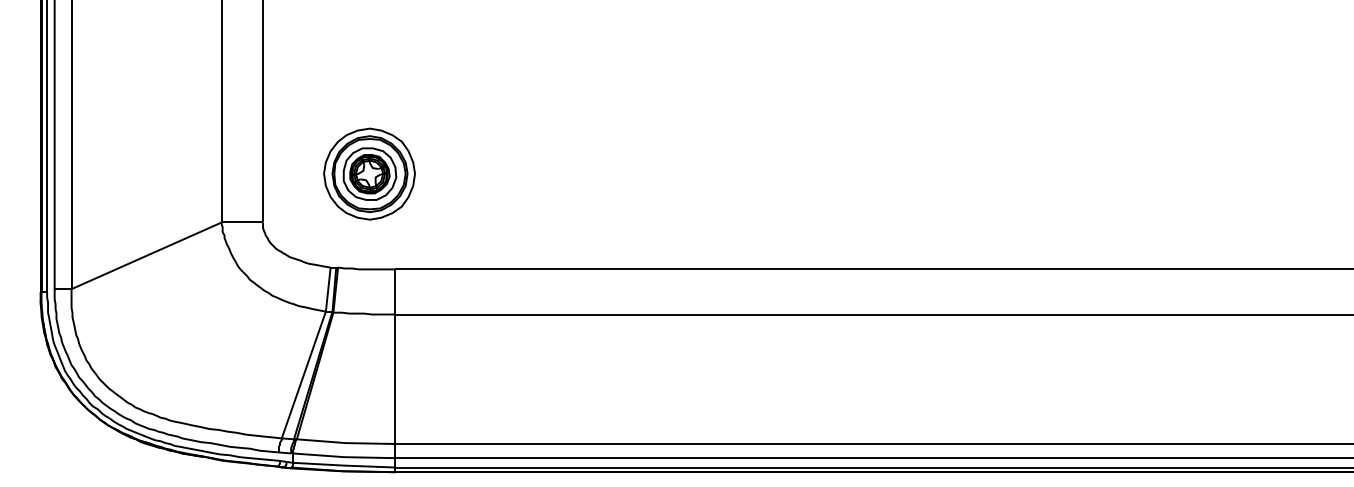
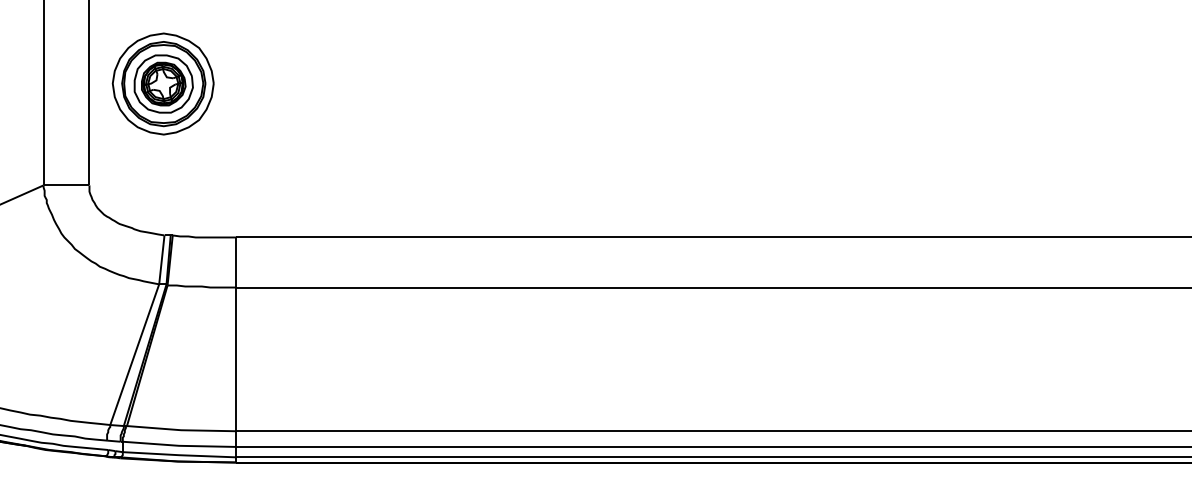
part: (369, 173) -> (163, 83), moved

